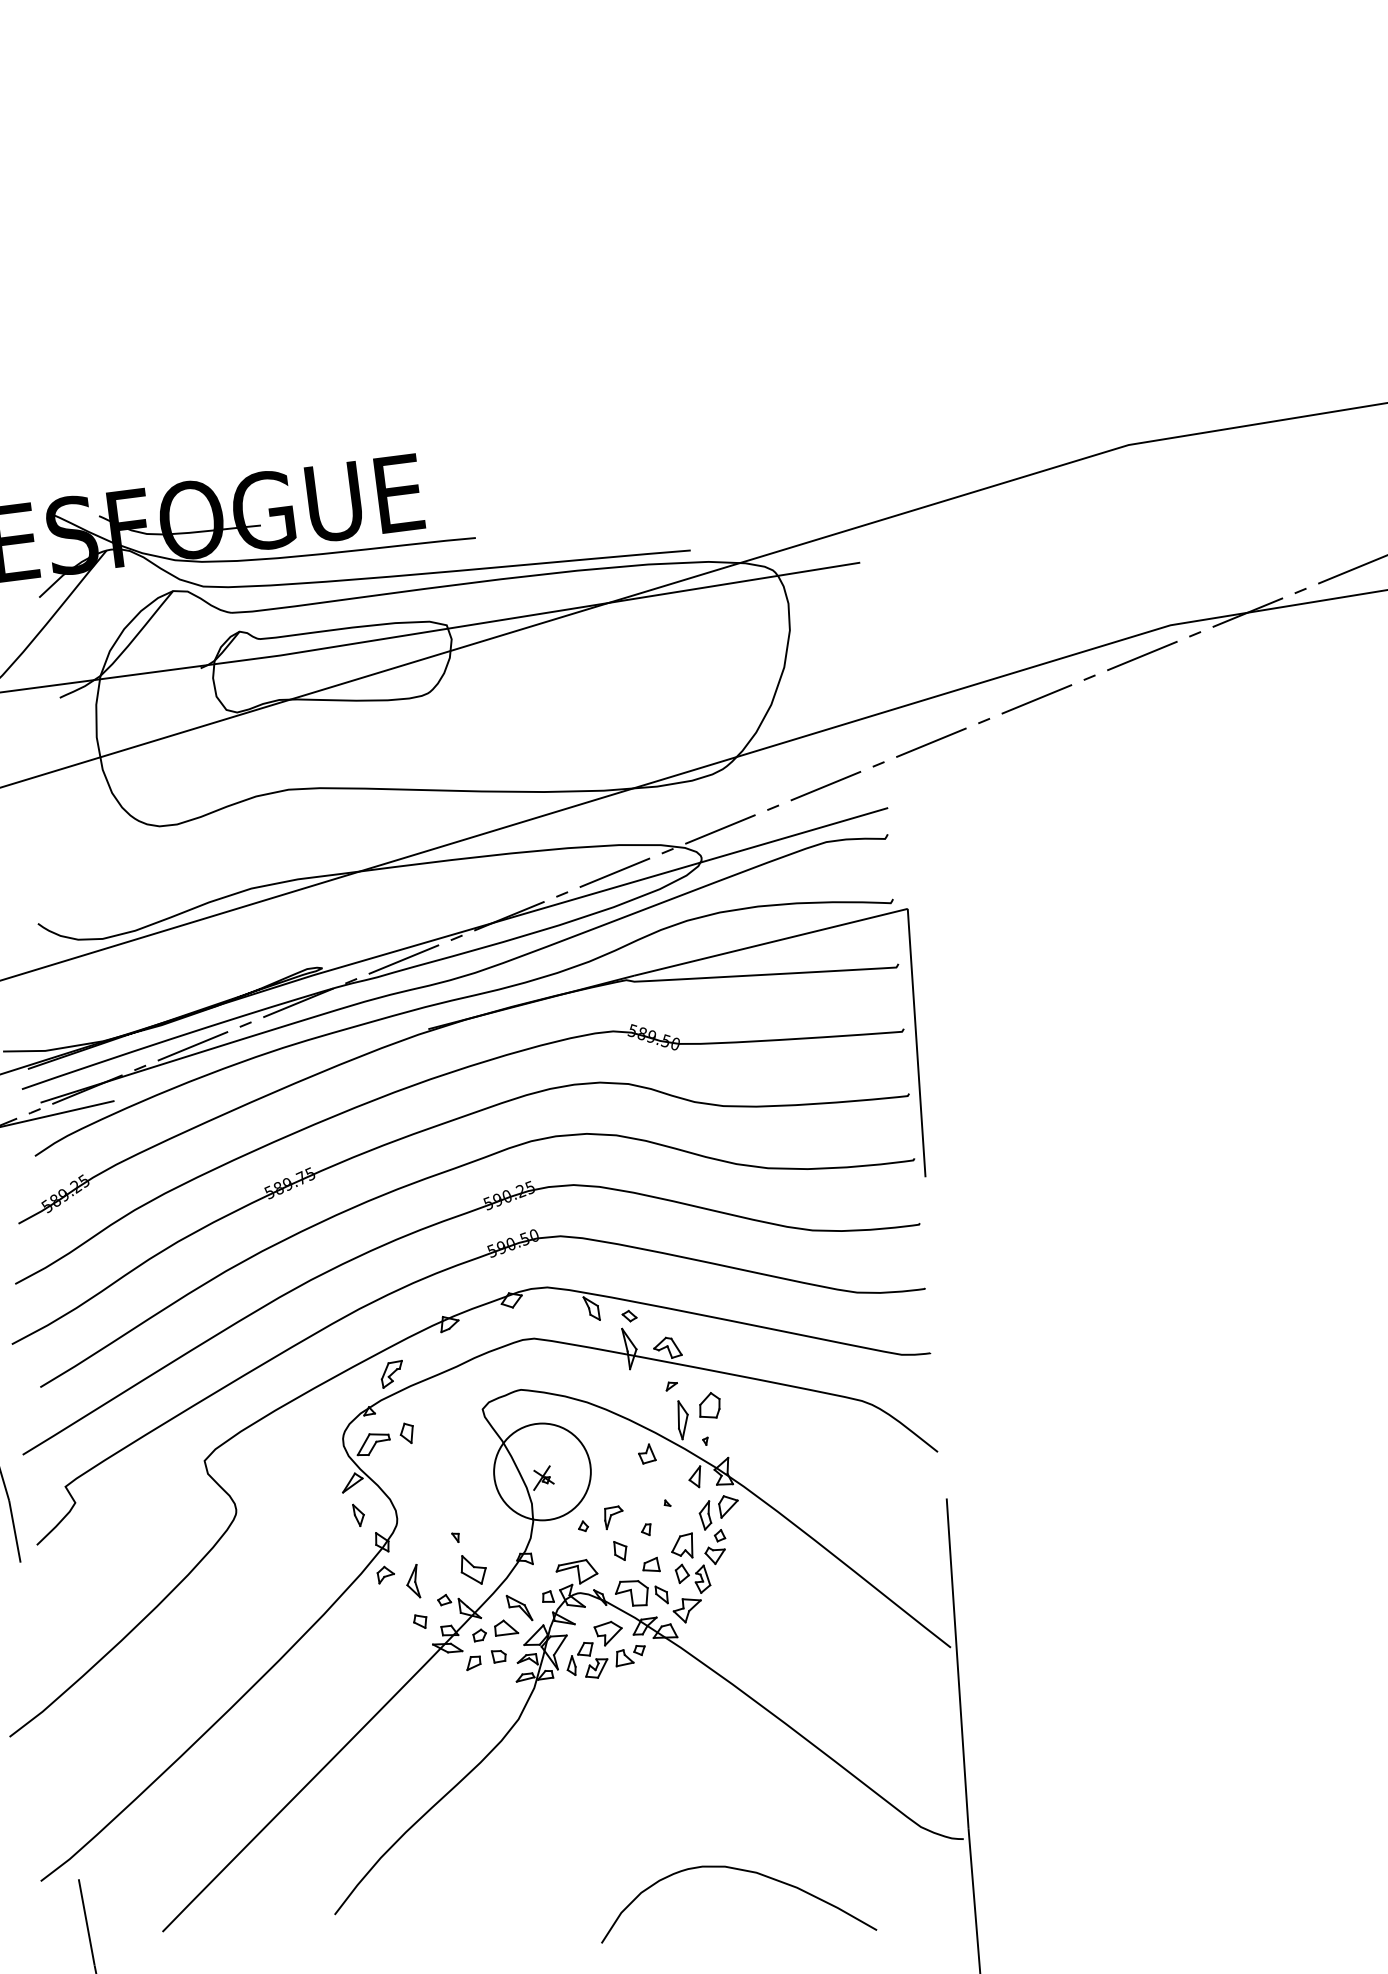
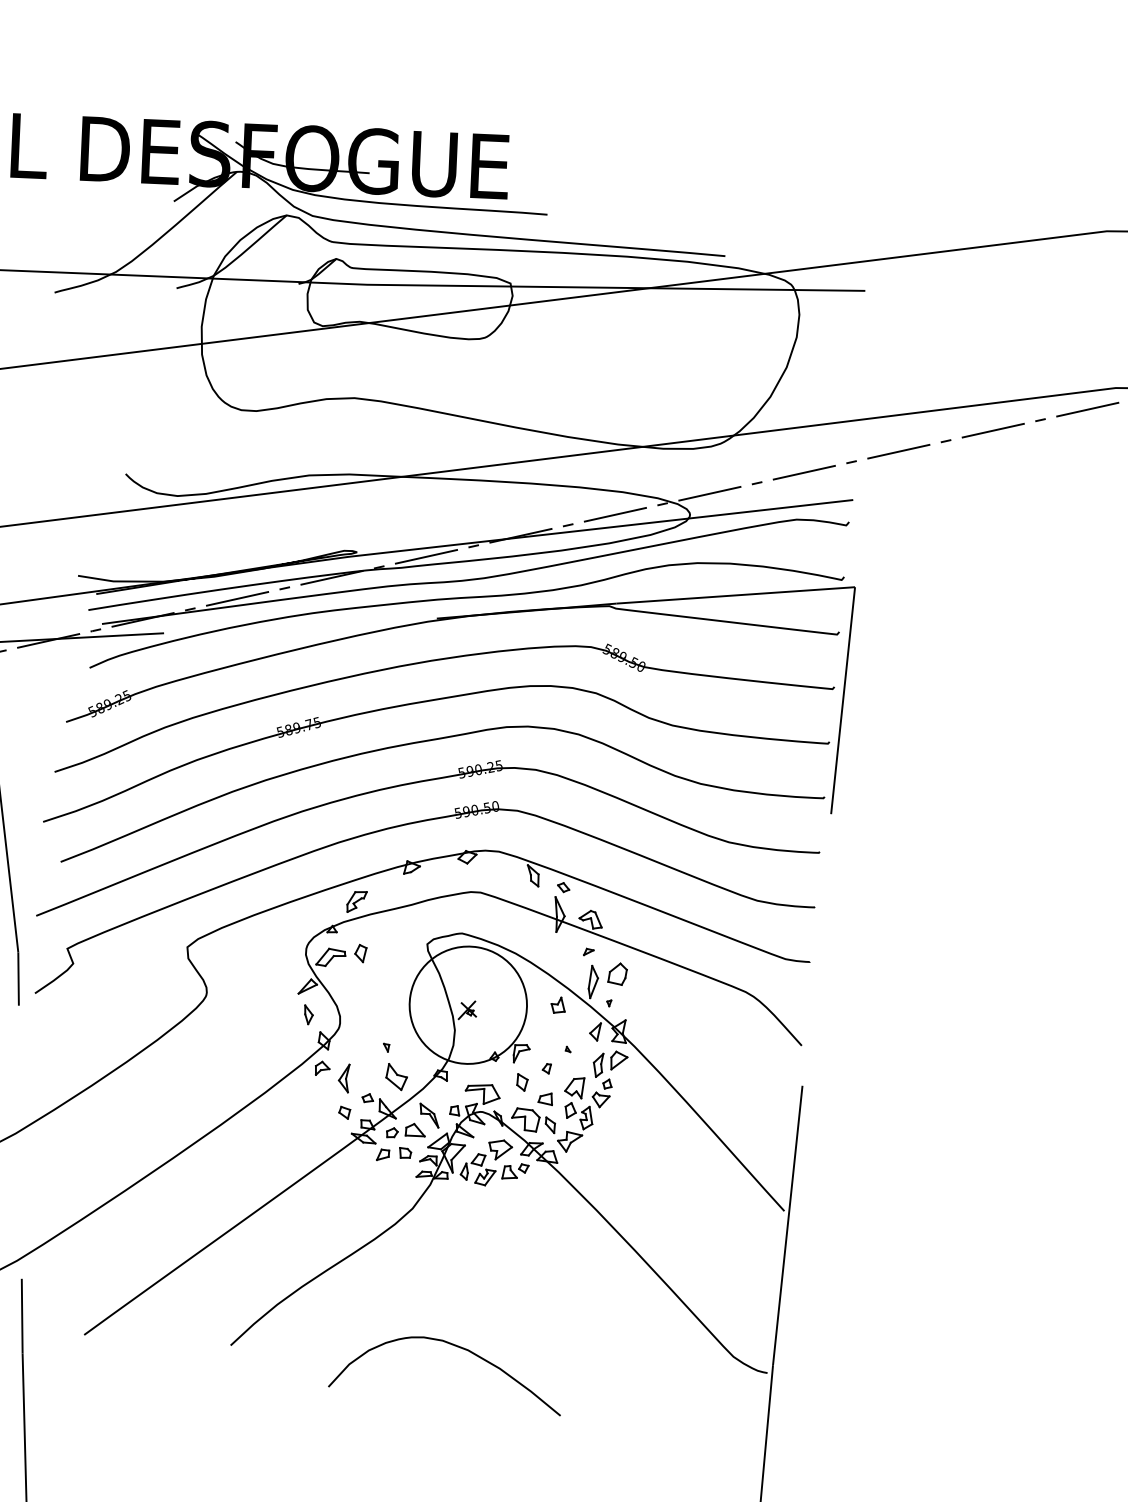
circle: (542, 1471) -> (468, 1004), size x1.43
curve: (743, 1871) -> (457, 1347), moved

